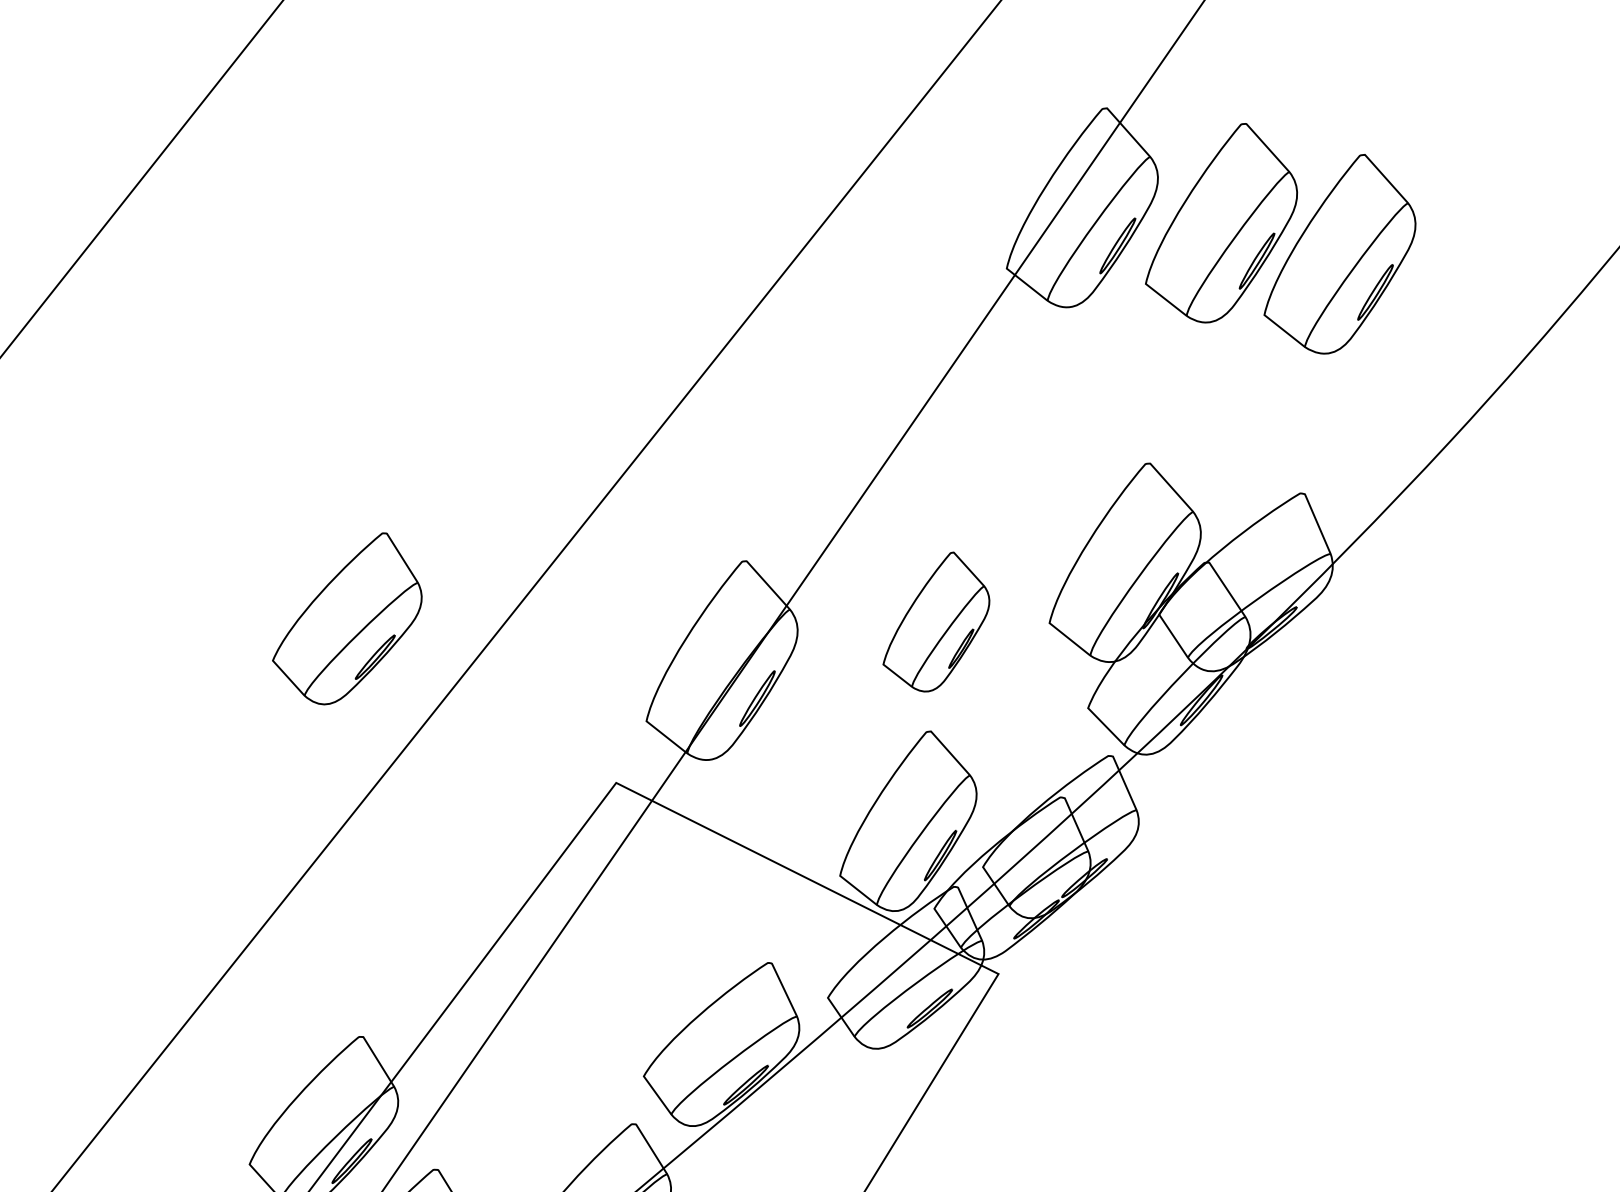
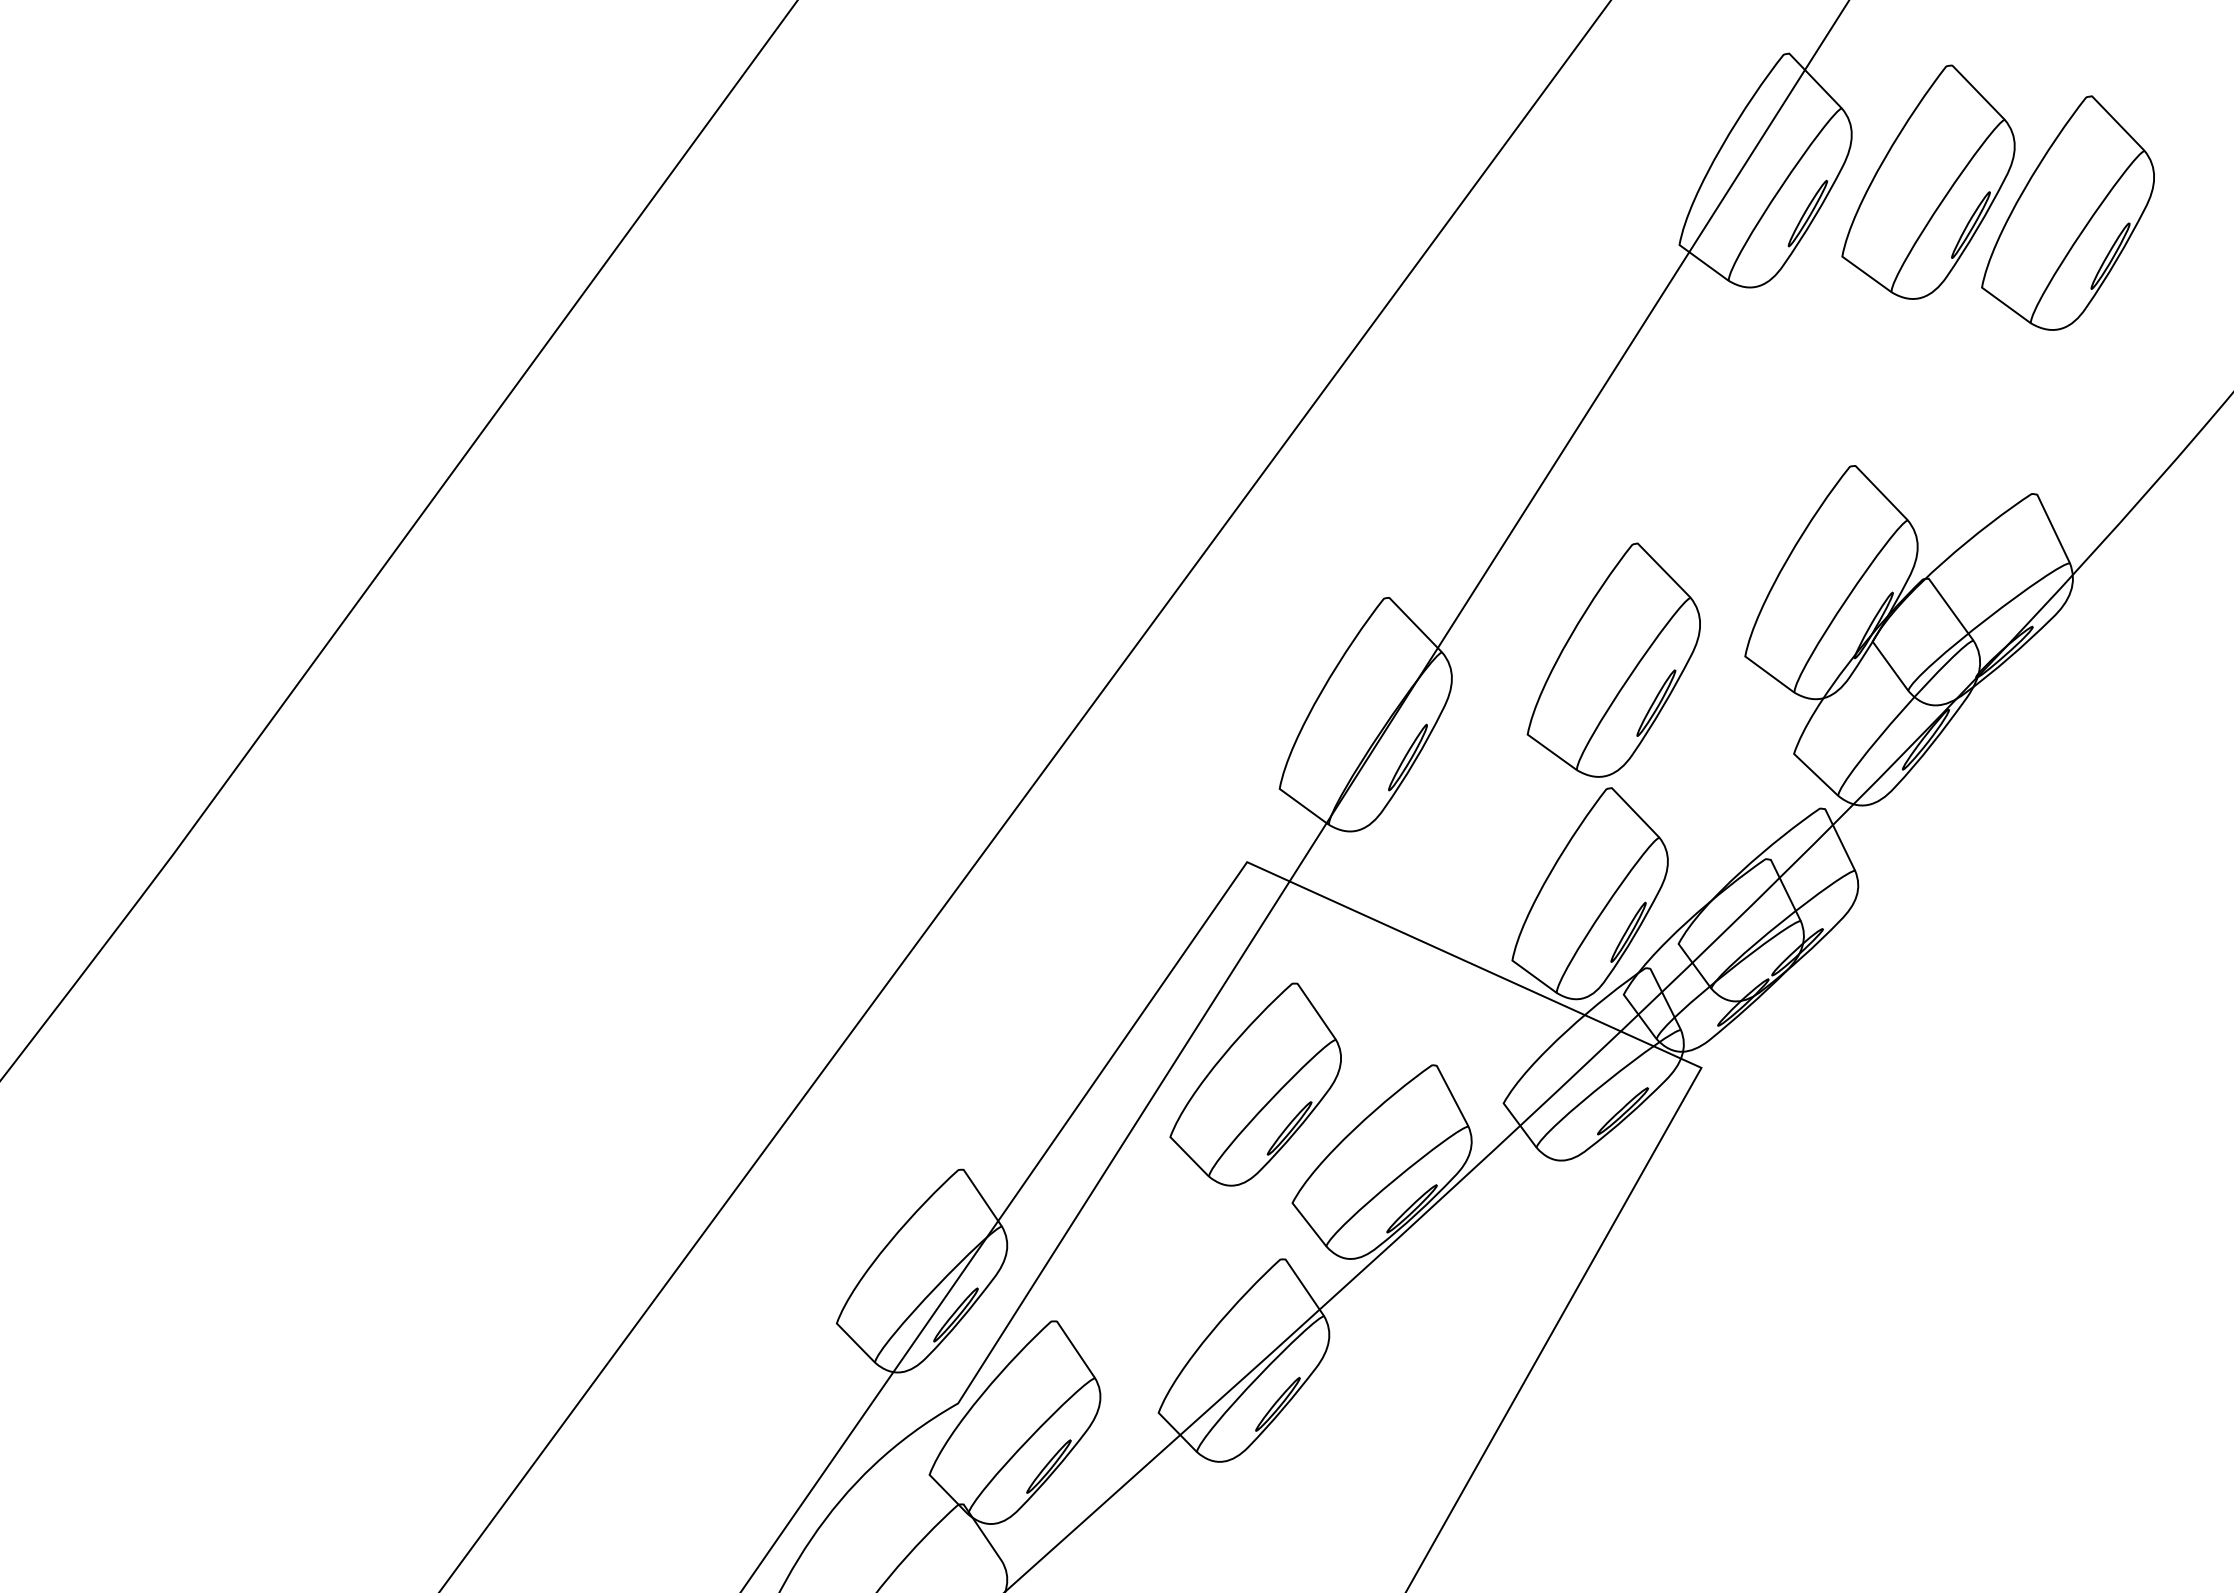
part: (347, 618) -> (1255, 1084), moved
part: (936, 621) -> (1613, 659), size x1.43

